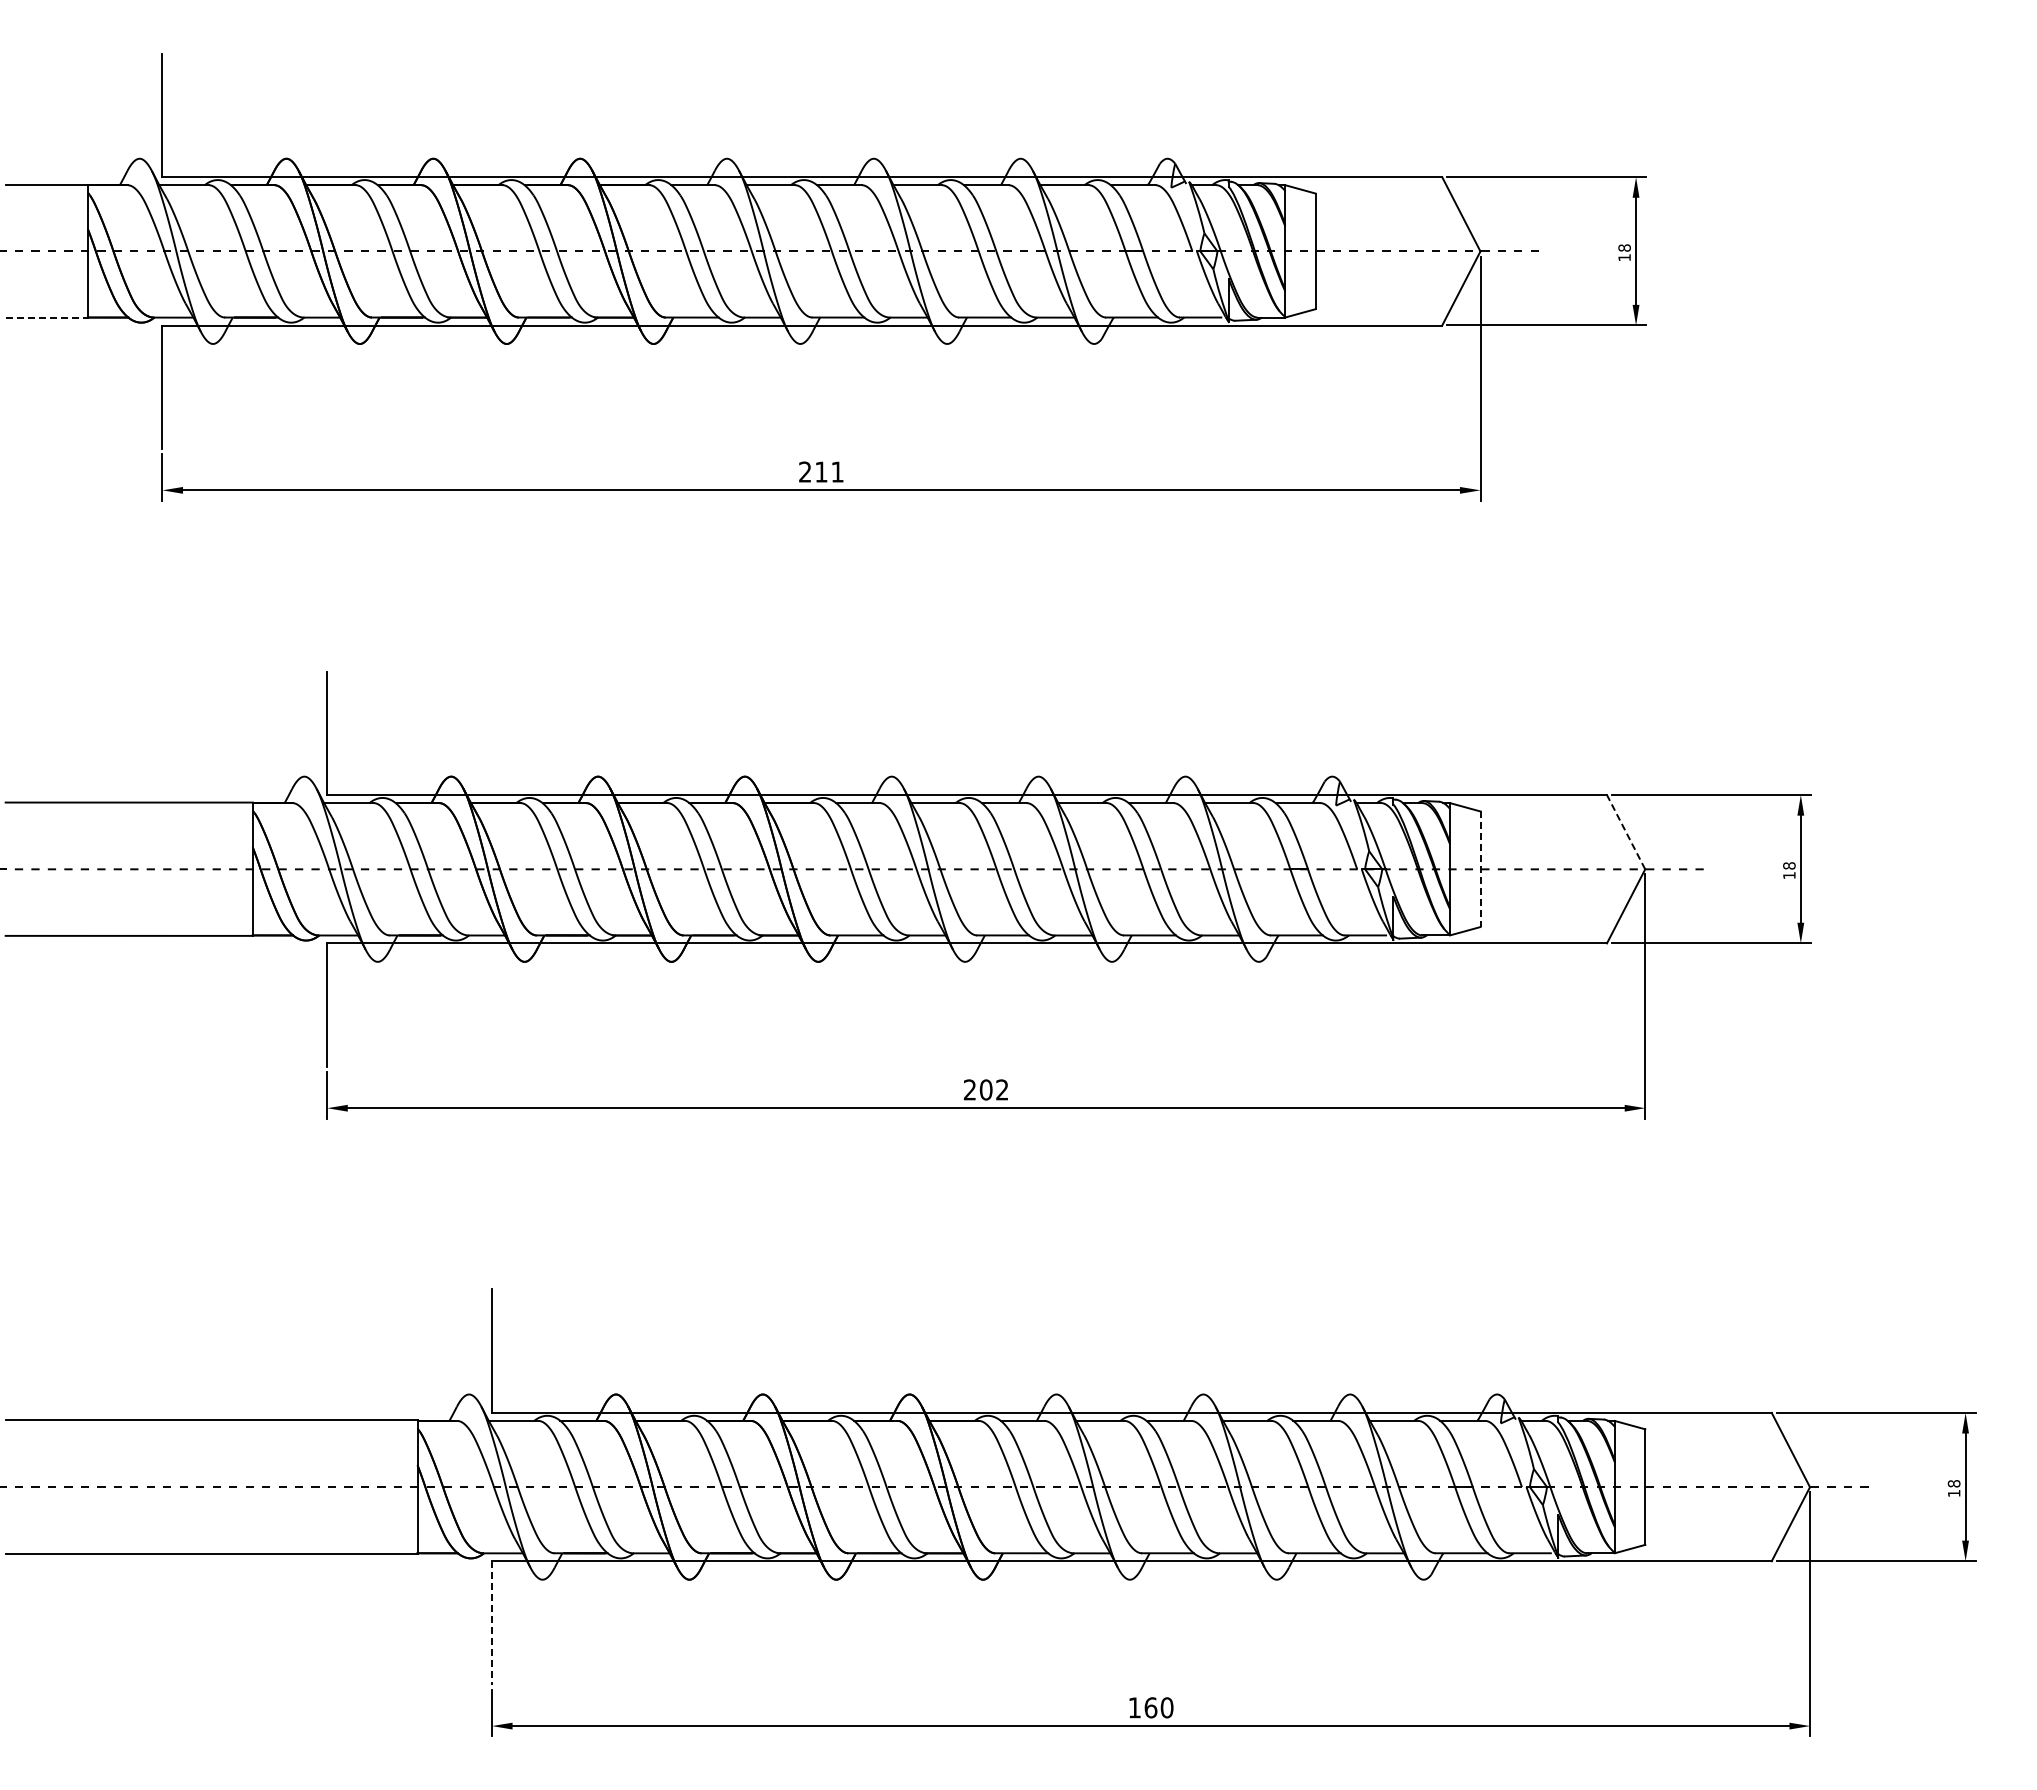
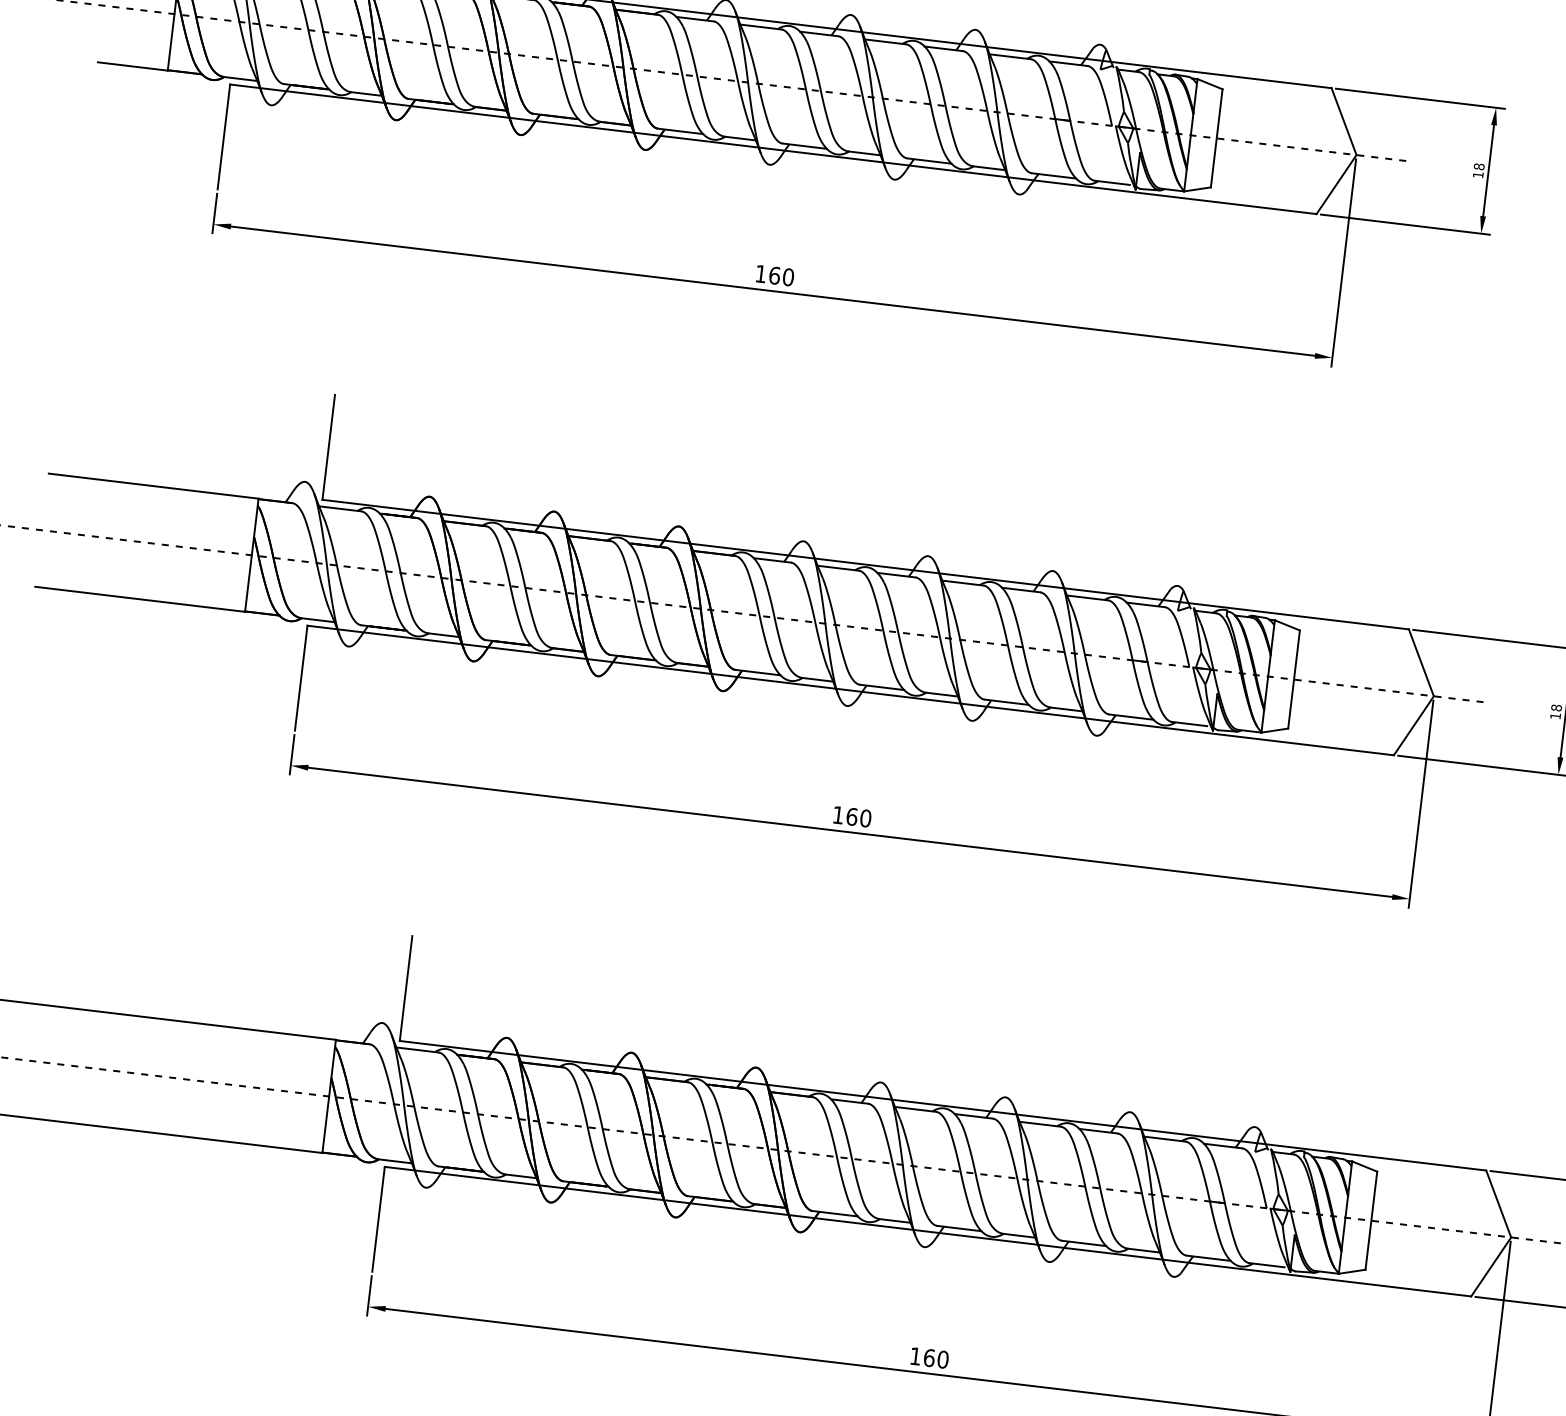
line: (47, 318) -> (133, 66), dashed -> solid
text: (821, 471) -> (774, 275), 211 -> 160
line: (1626, 832) -> (1421, 663), dashed -> solid
line: (1480, 869) -> (1293, 679), dashed -> solid
text: (985, 1089) -> (851, 816), 202 -> 160
line: (491, 1623) -> (378, 1219), dashed -> solid

